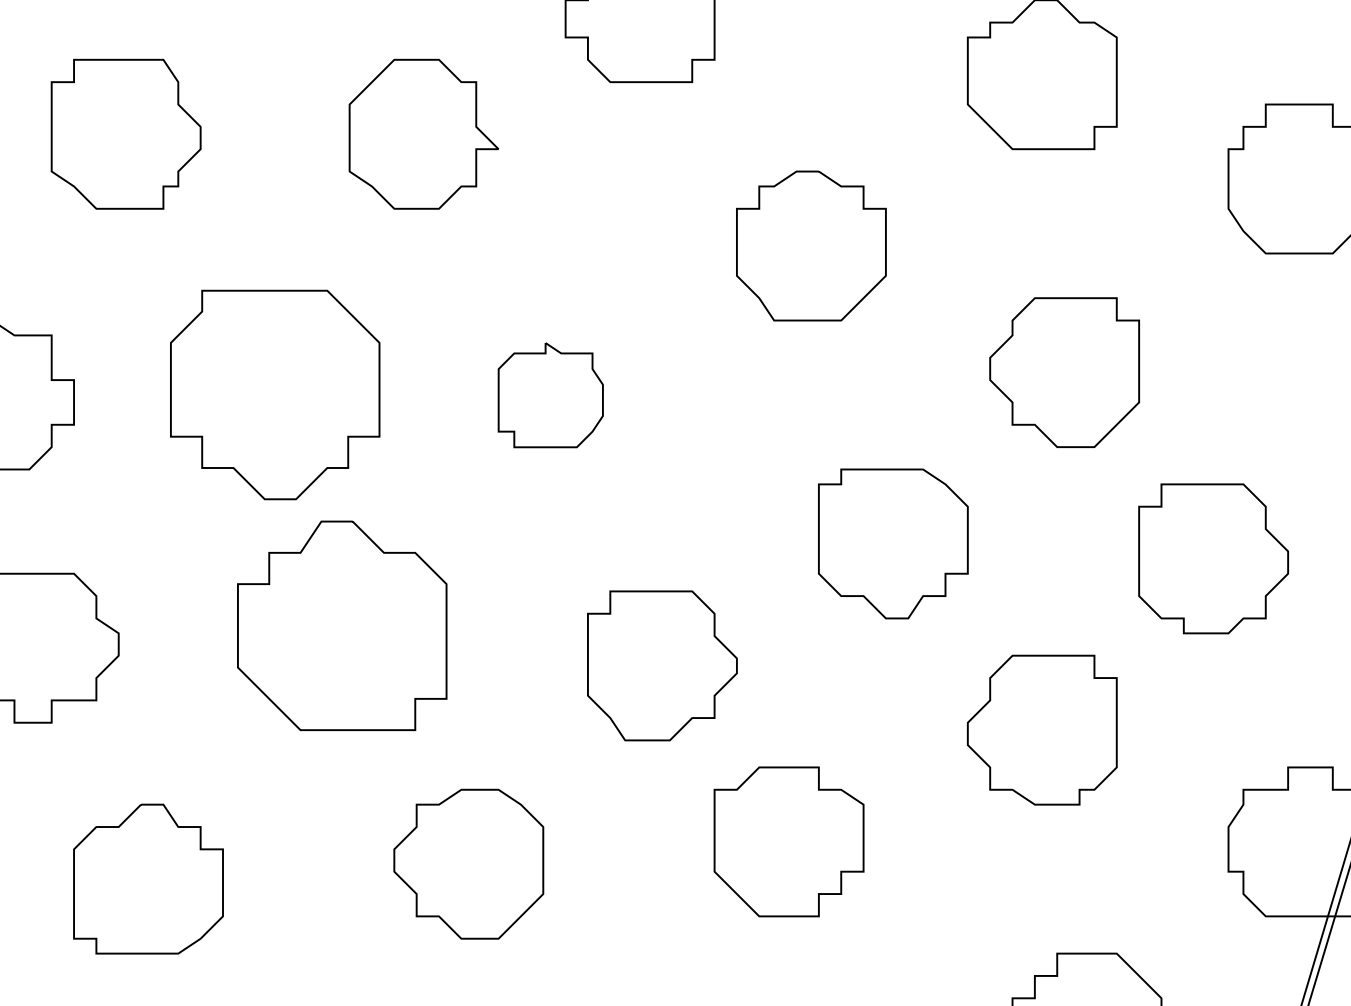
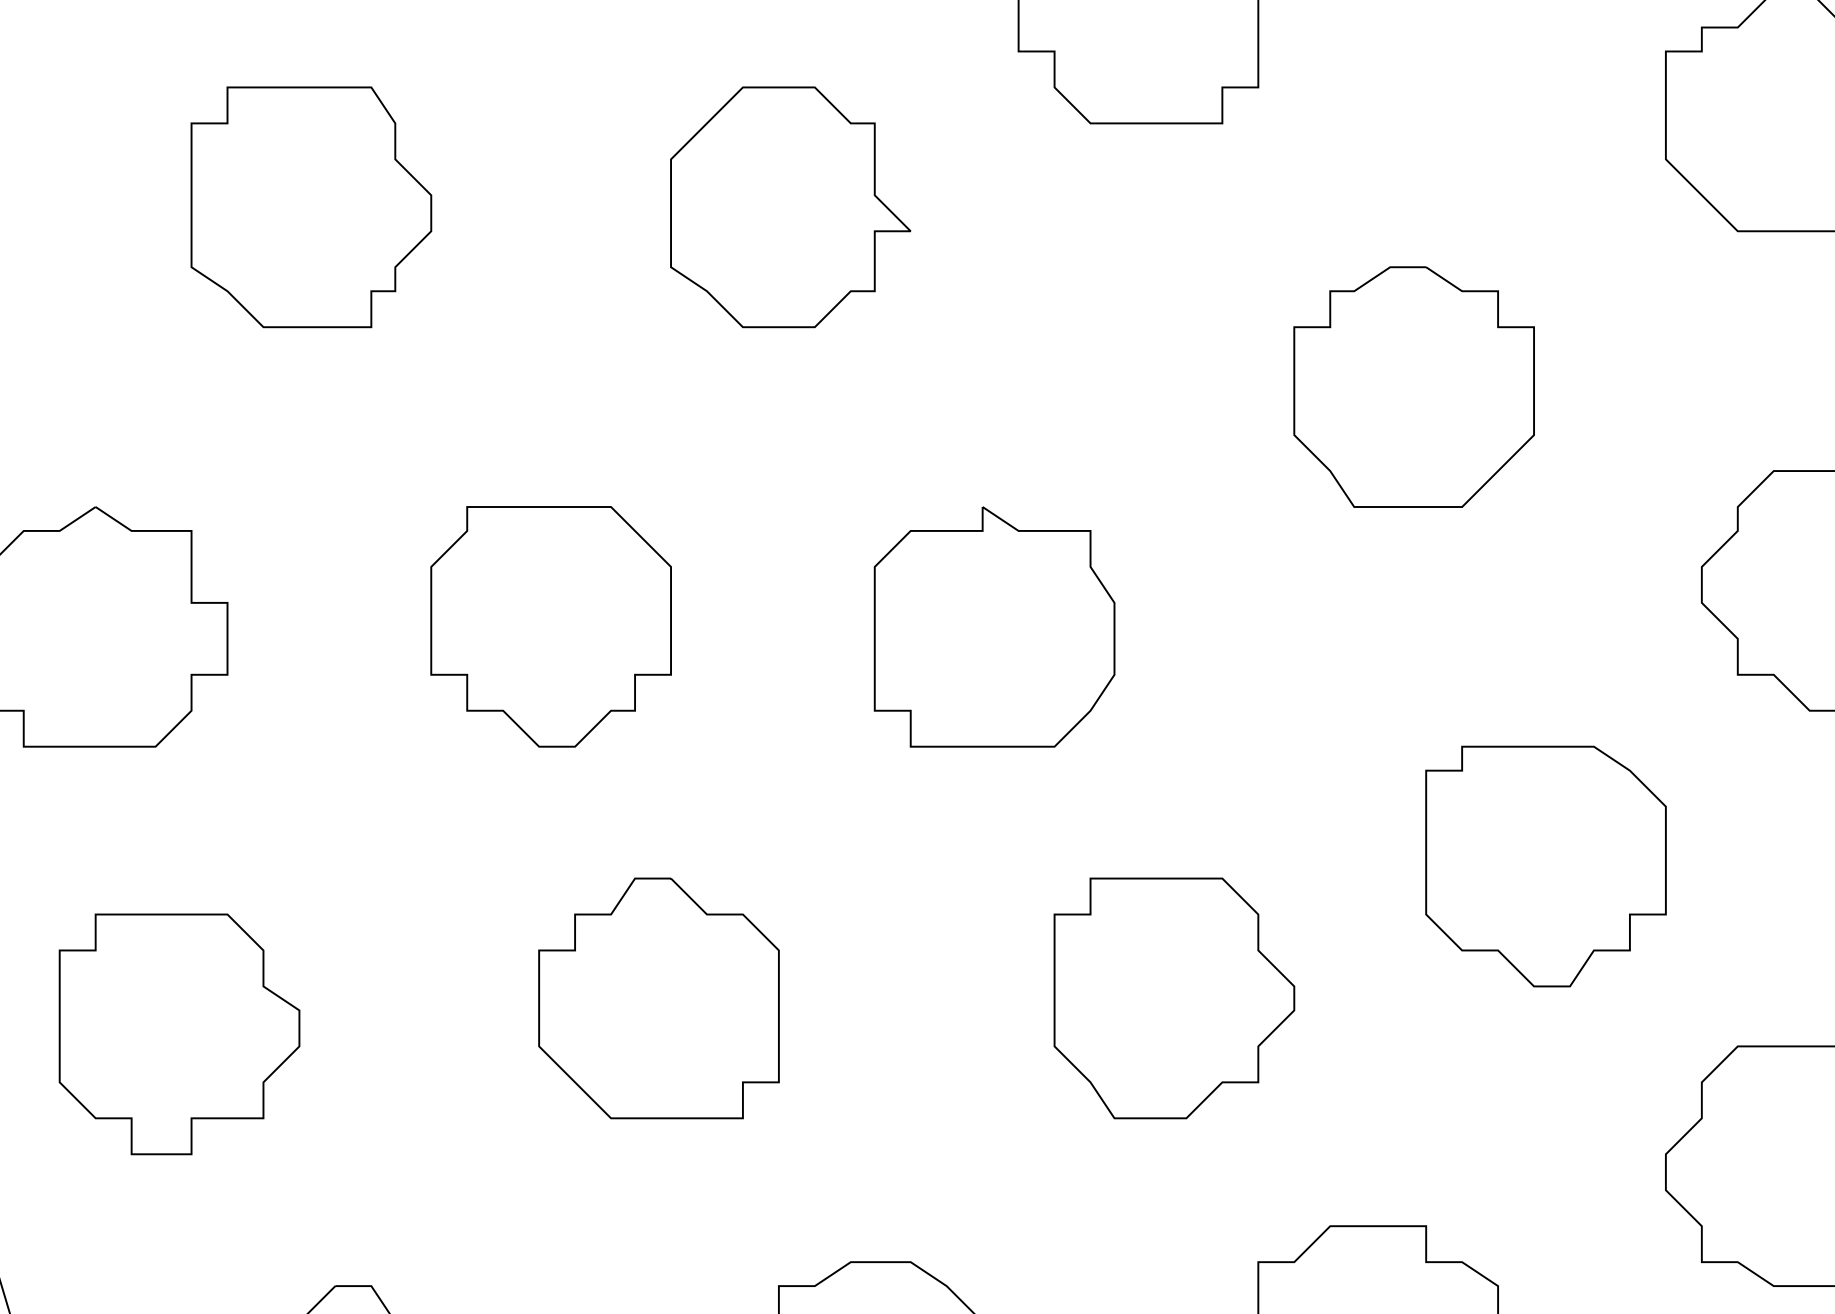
part: (274, 394) -> (550, 626), size x0.71
part: (550, 395) -> (994, 627), size x1.43
part: (341, 625) -> (657, 997), size x0.71
part: (662, 665) -> (1174, 997), moved

